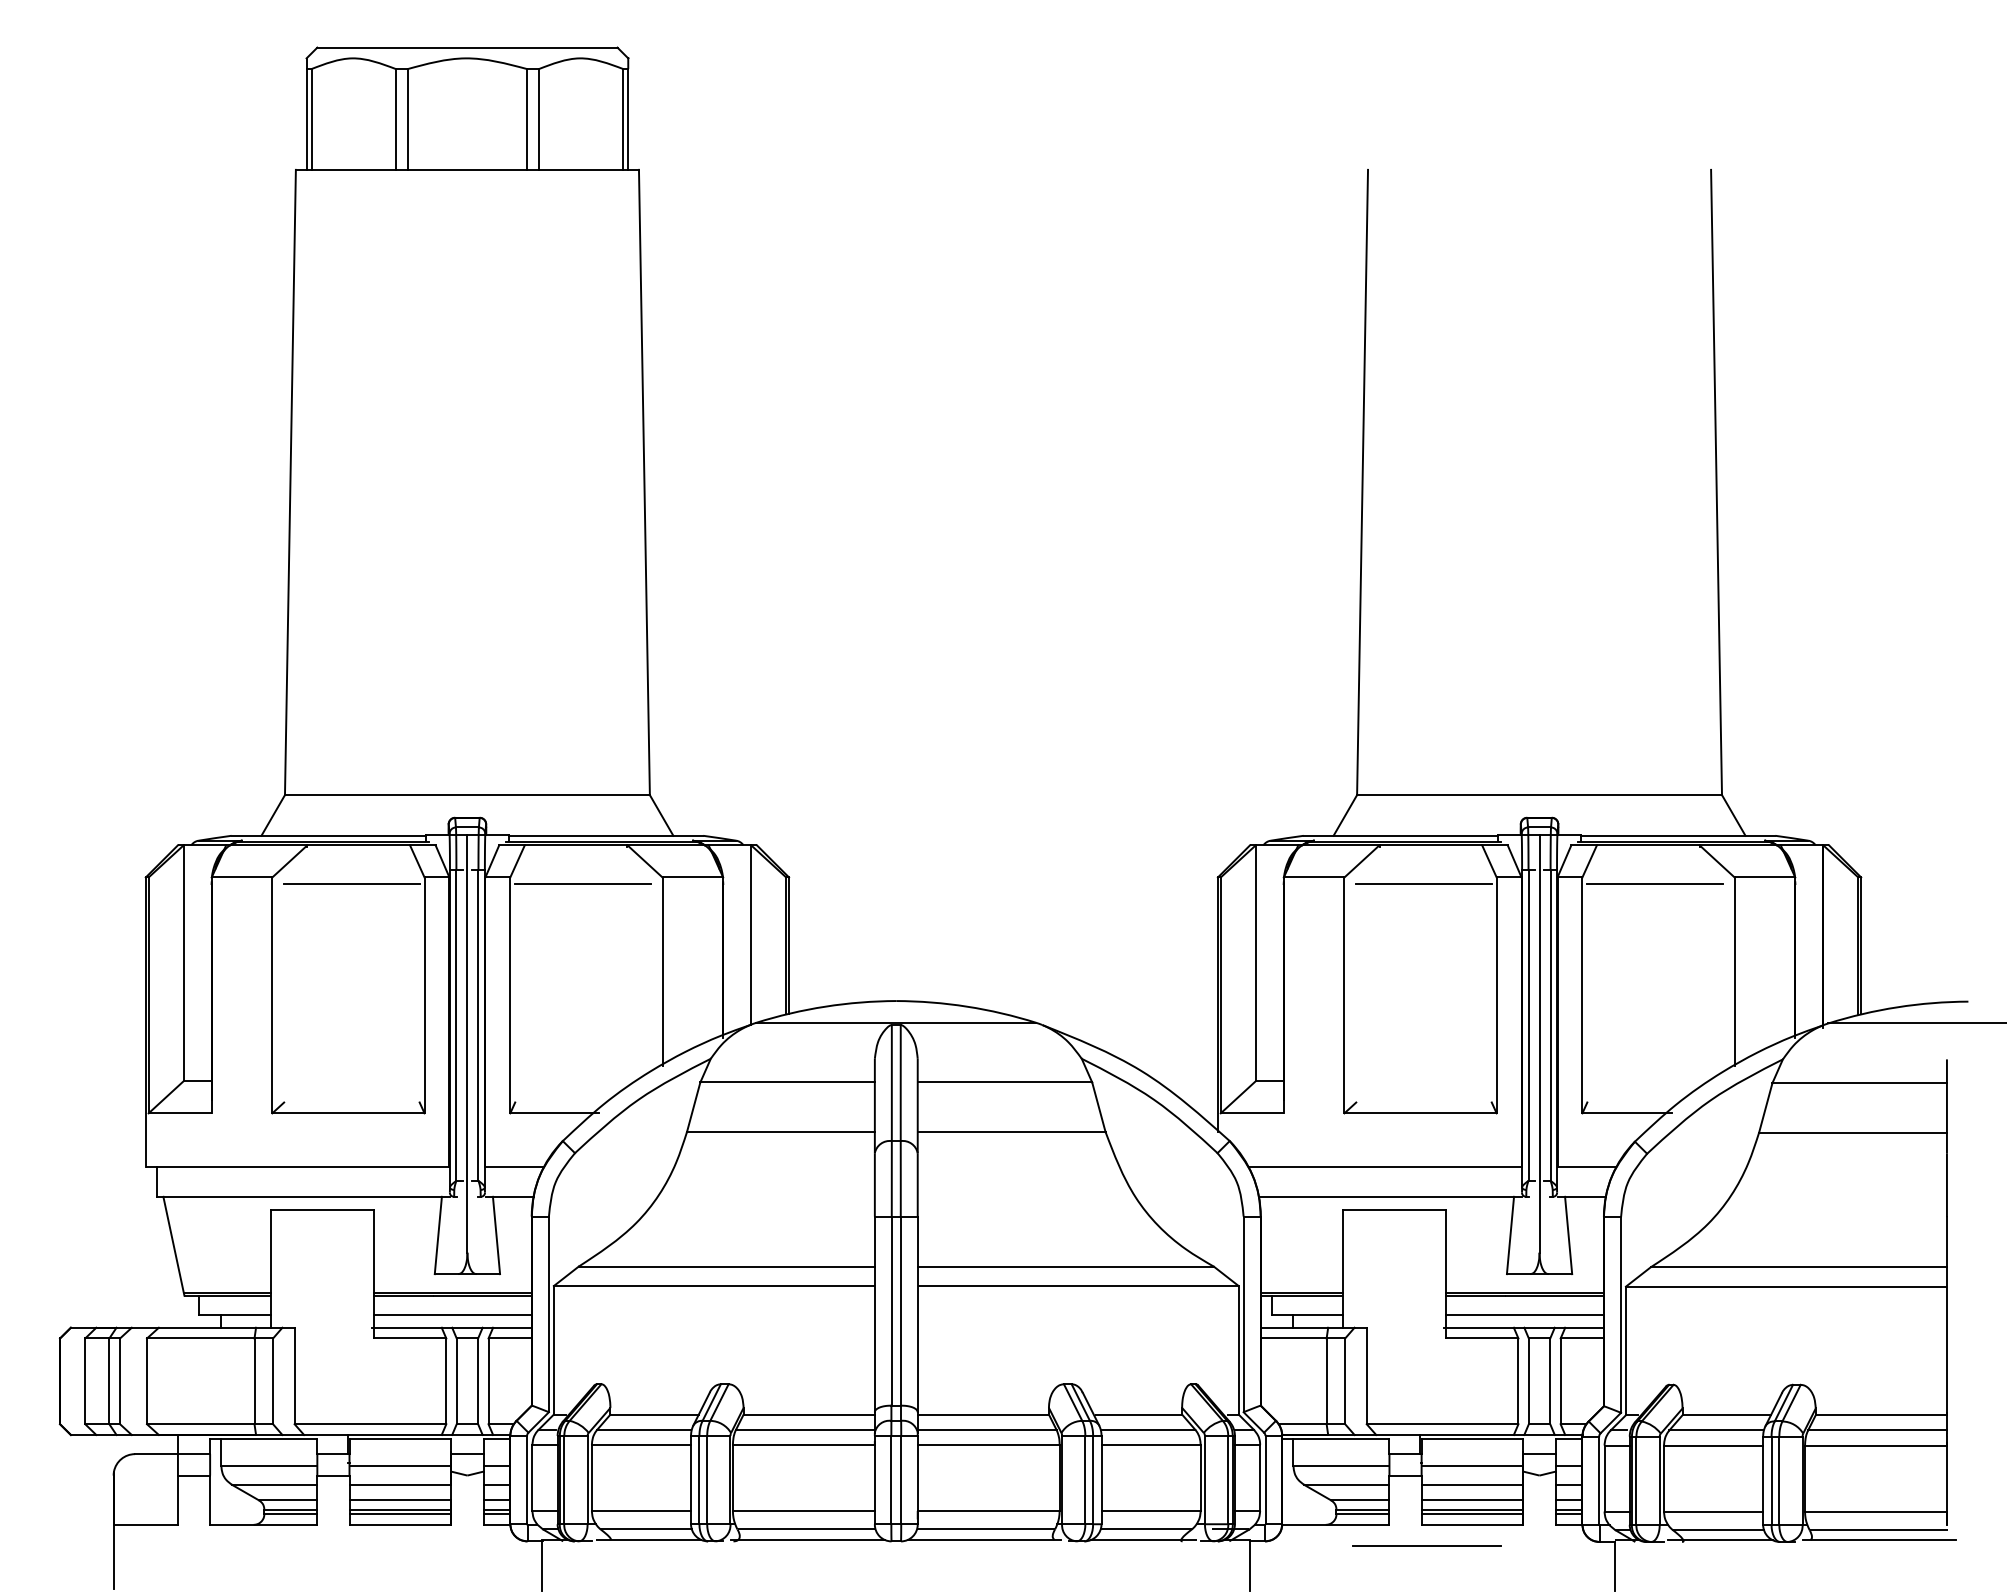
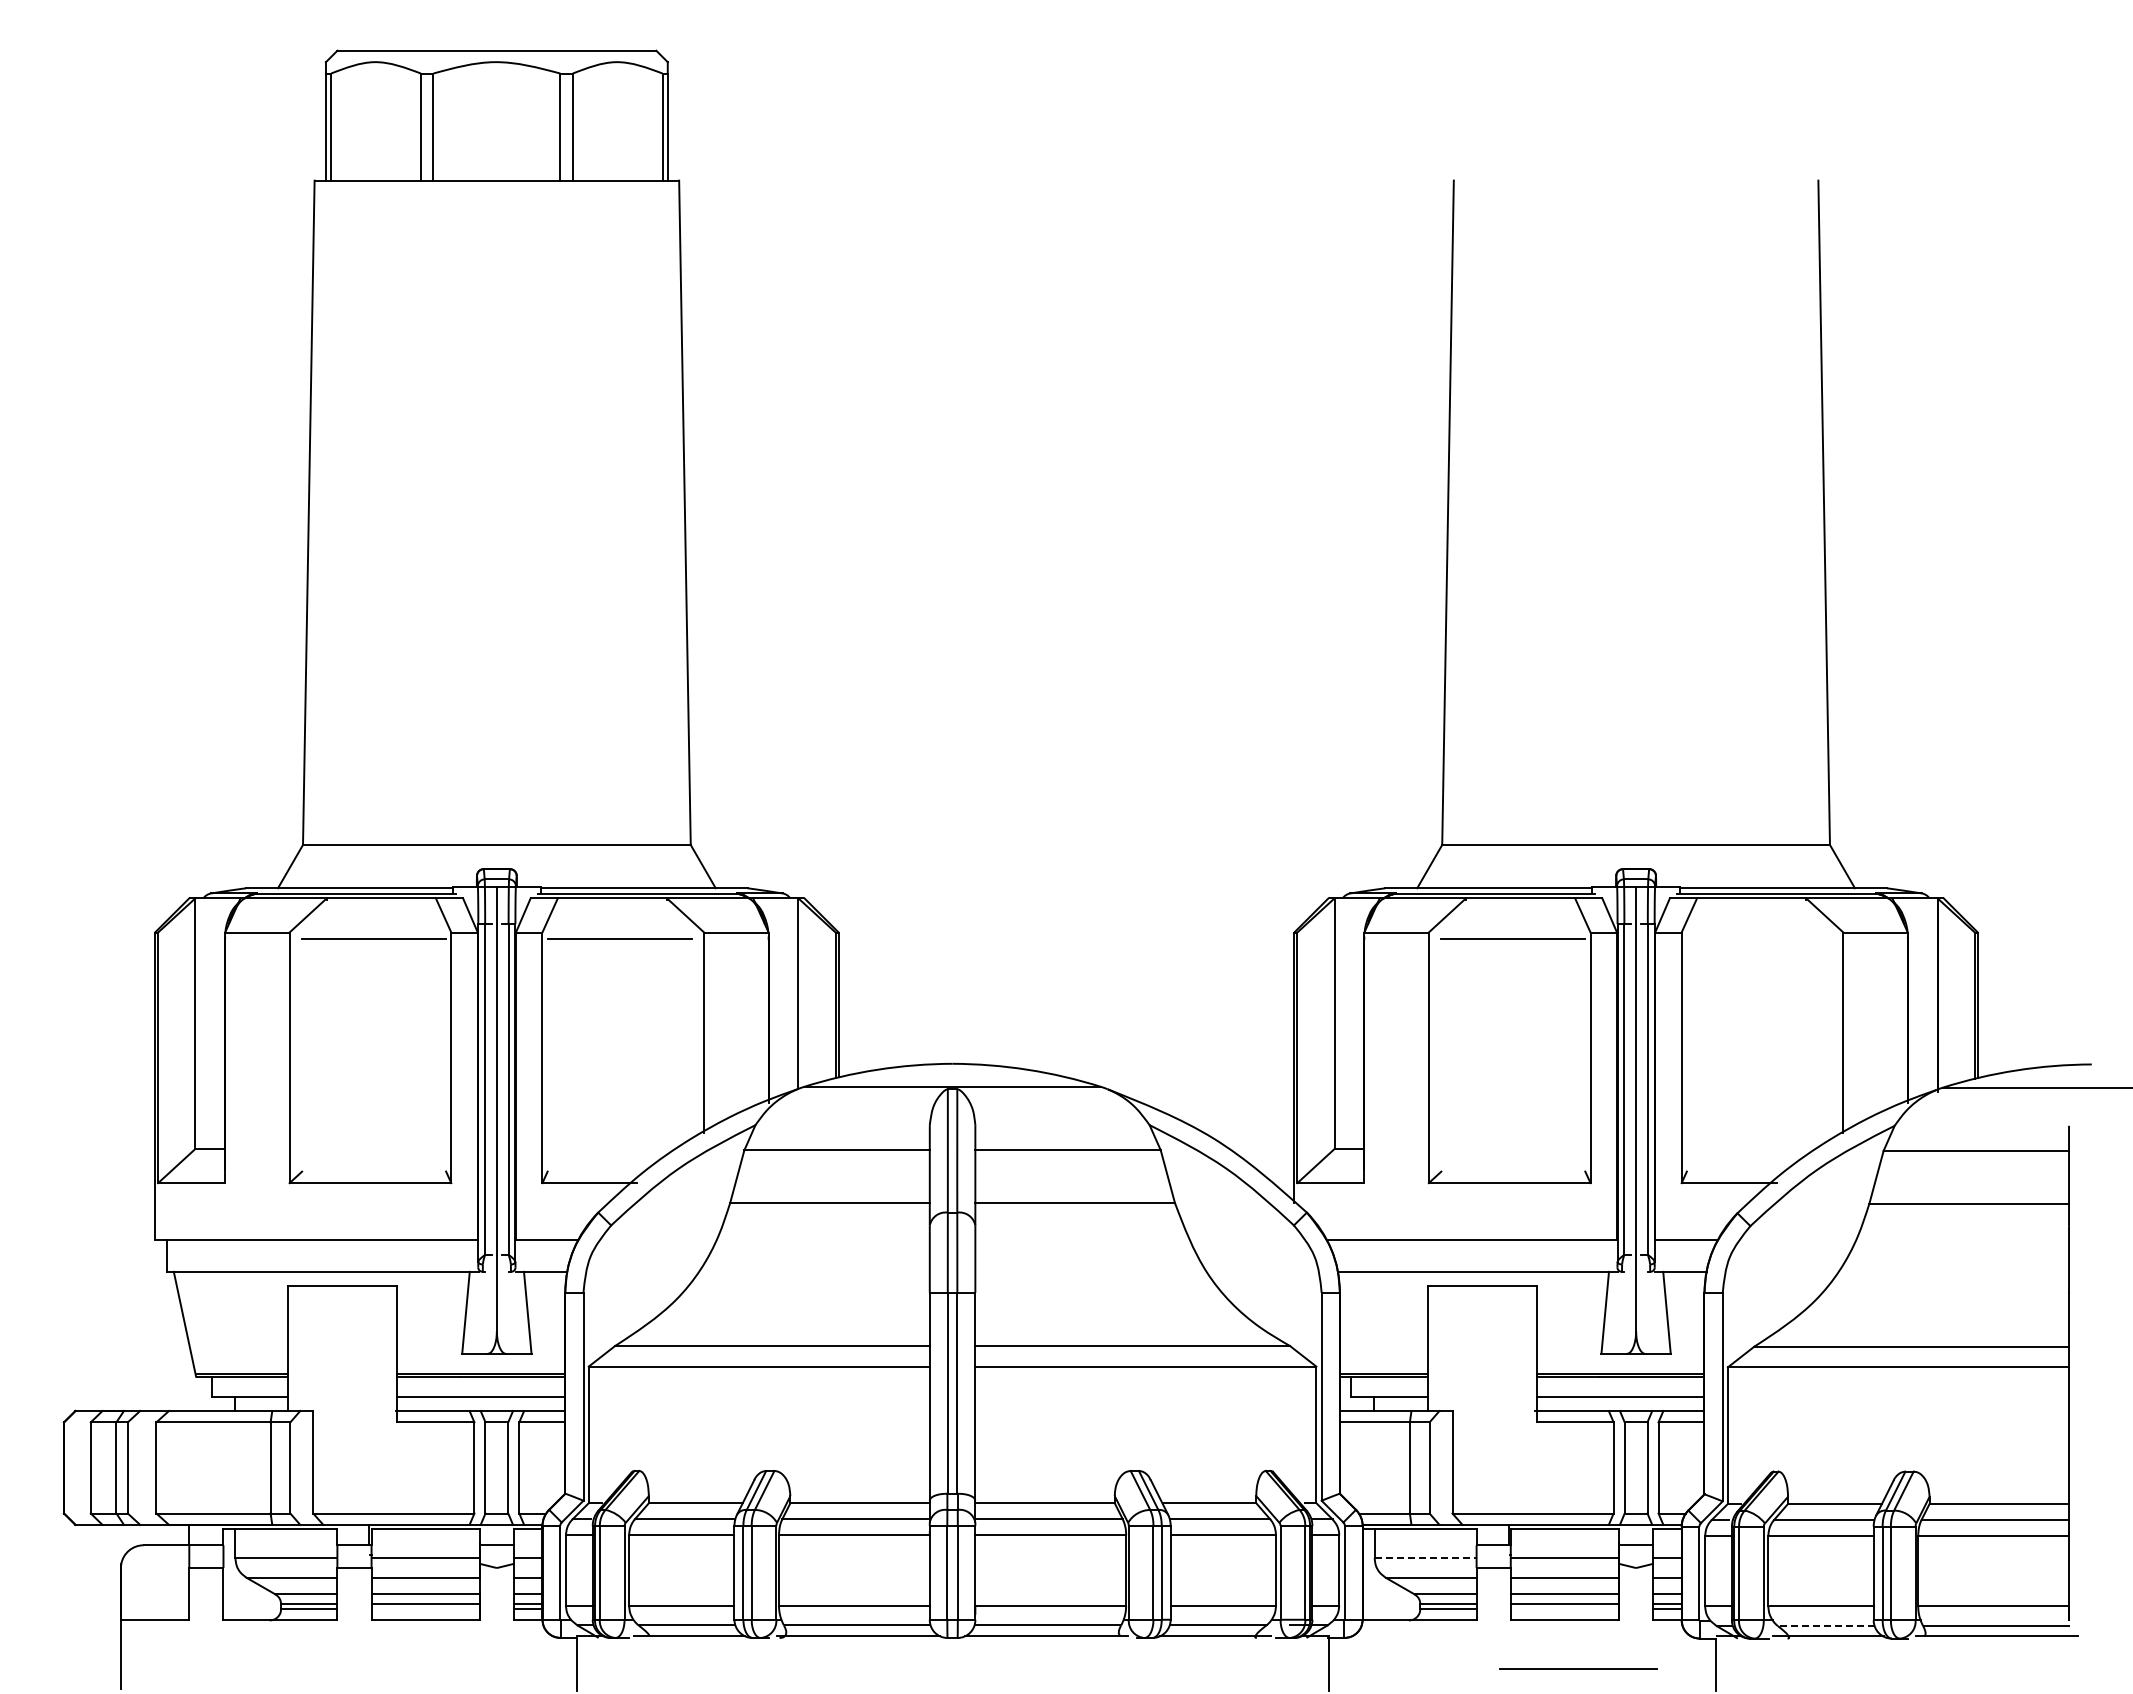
line: (1654, 884) -> (1758, 939), removed
line: (1341, 1466) -> (1425, 1558), solid -> dashed
line: (400, 1514) -> (425, 1609), removed
line: (1472, 1514) -> (1564, 1609), removed
line: (1717, 1529) -> (1825, 1625), solid -> dashed
line: (1426, 1545) -> (1578, 1668), moved

